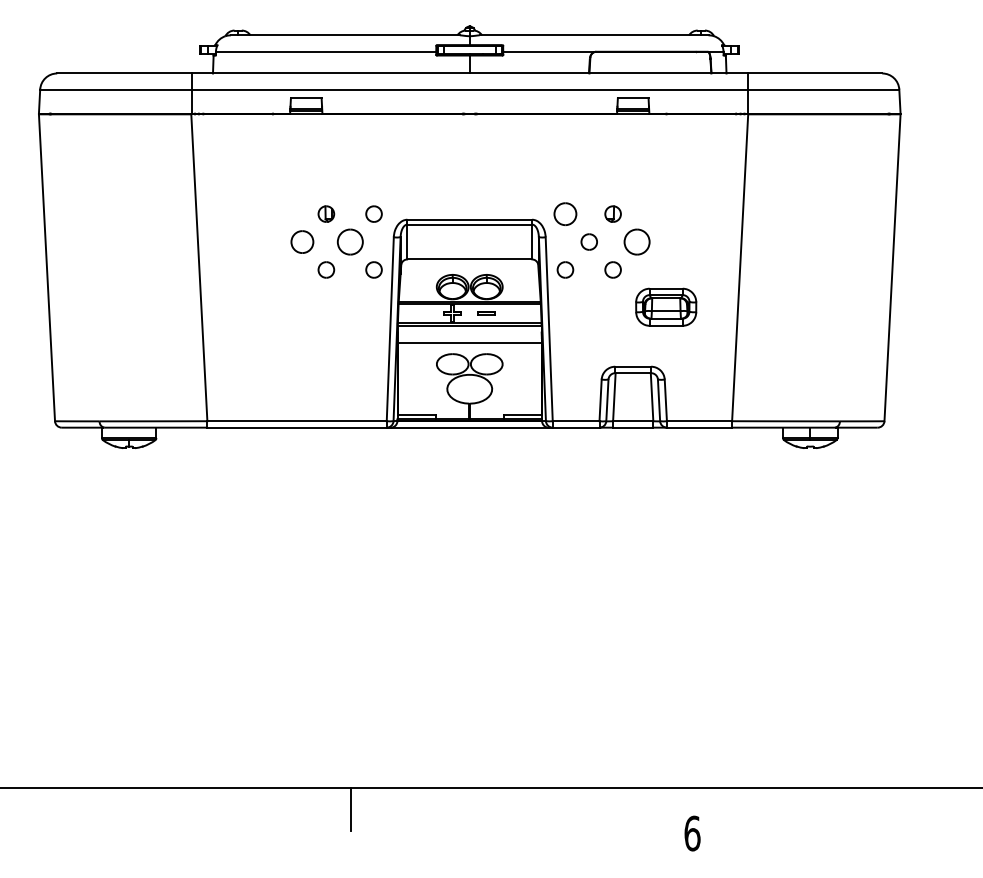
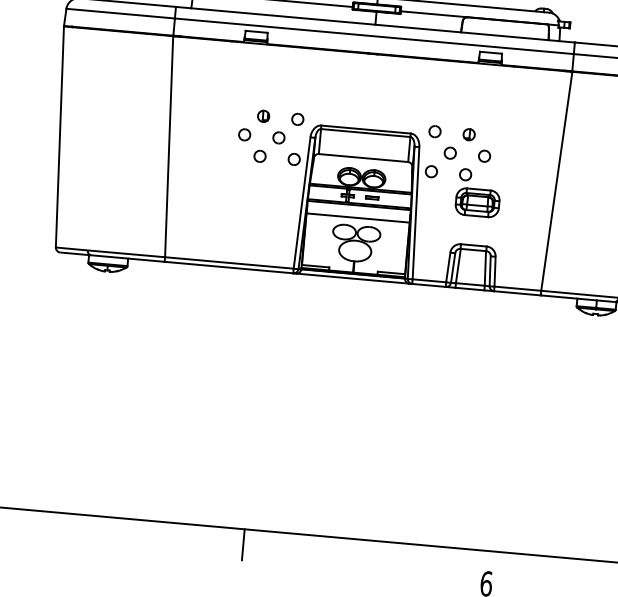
part: (565, 213) -> (435, 131), size x0.71
part: (302, 241) -> (244, 134), size x0.71
part: (349, 241) -> (278, 137), size x0.62
part: (636, 241) -> (484, 155), size x0.62
part: (666, 306) -> (477, 202), moved

